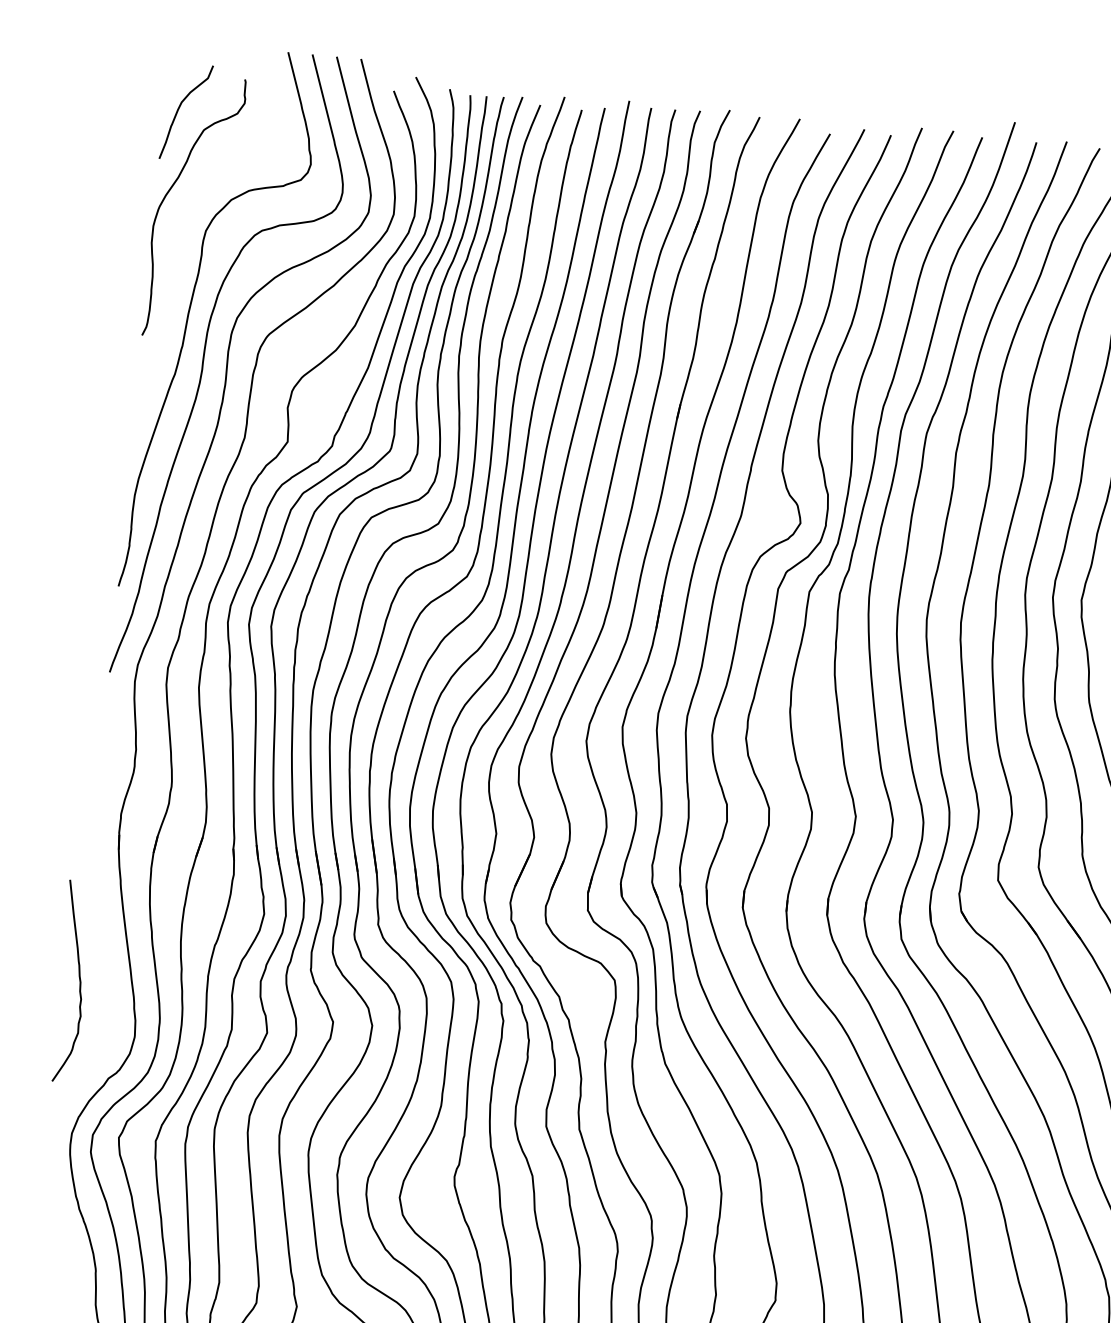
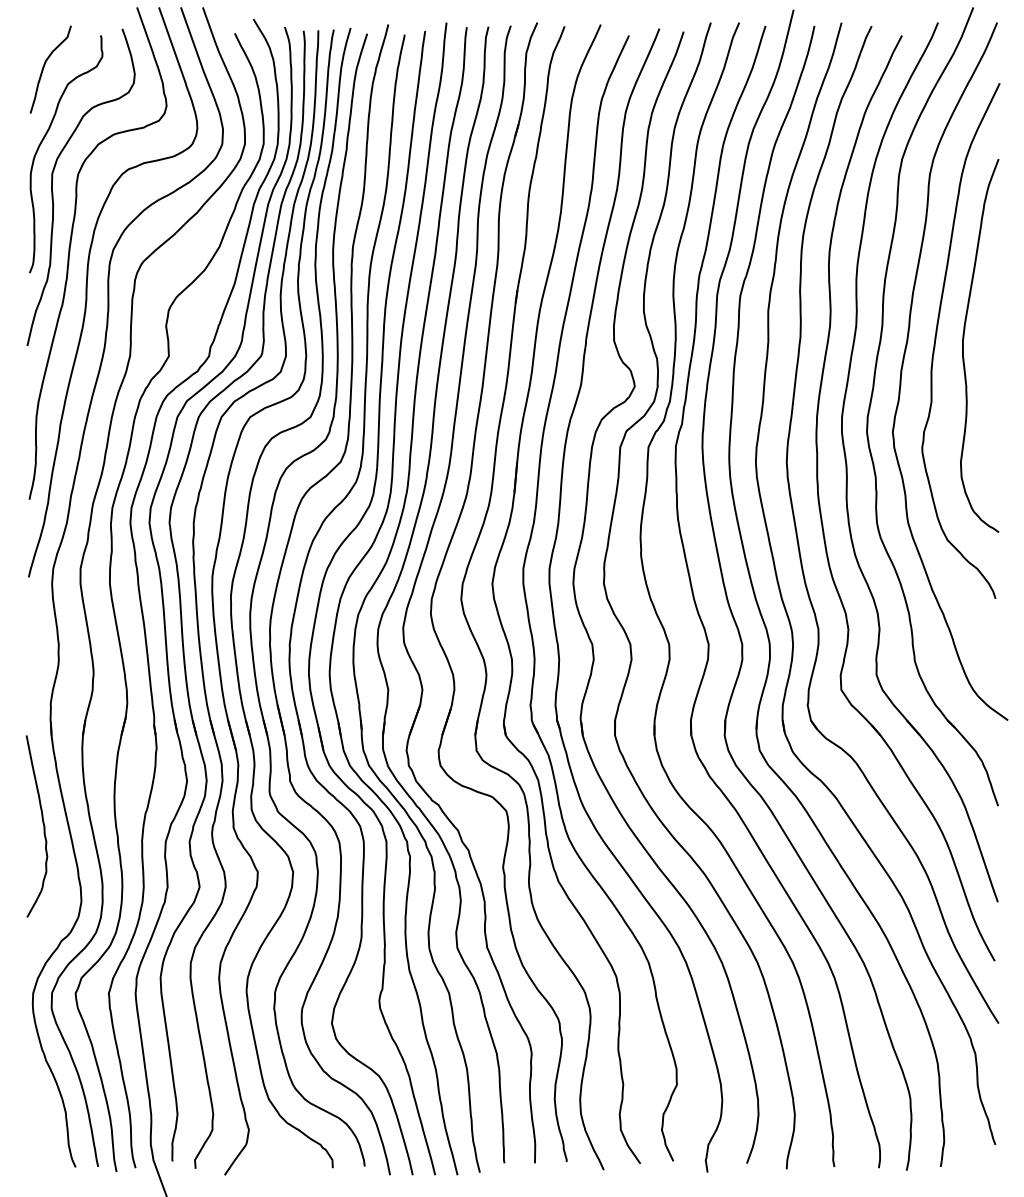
curve: (176, 248) -> (53, 192), added
curve: (78, 978) -> (42, 823), moved

